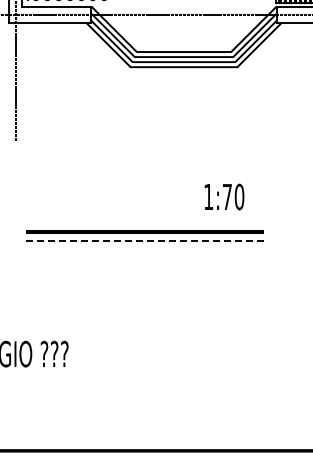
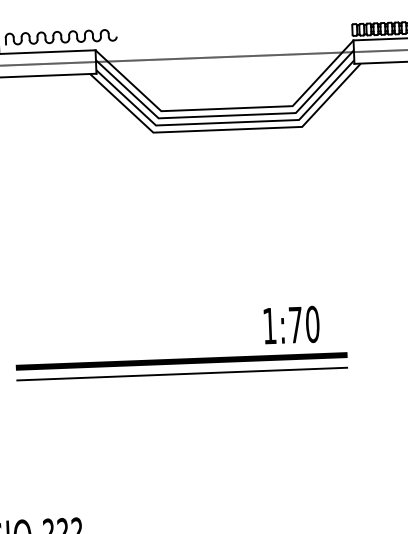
text: (224, 196) -> (291, 324), moved
line: (145, 241) -> (183, 374), dashed -> solid

